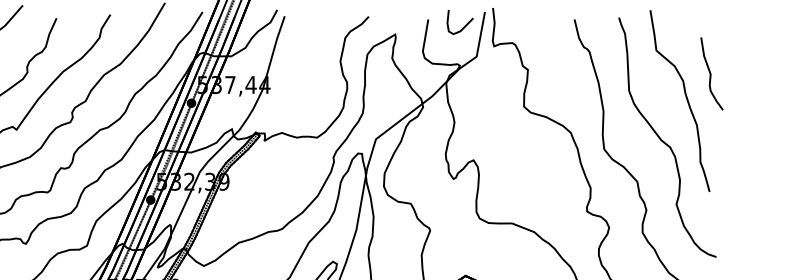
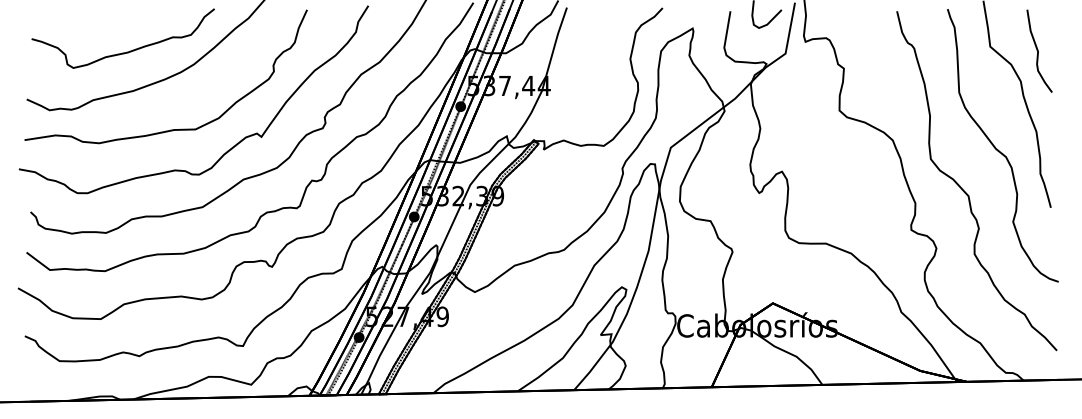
curve: (711, 73) -> (1038, 50), moved

